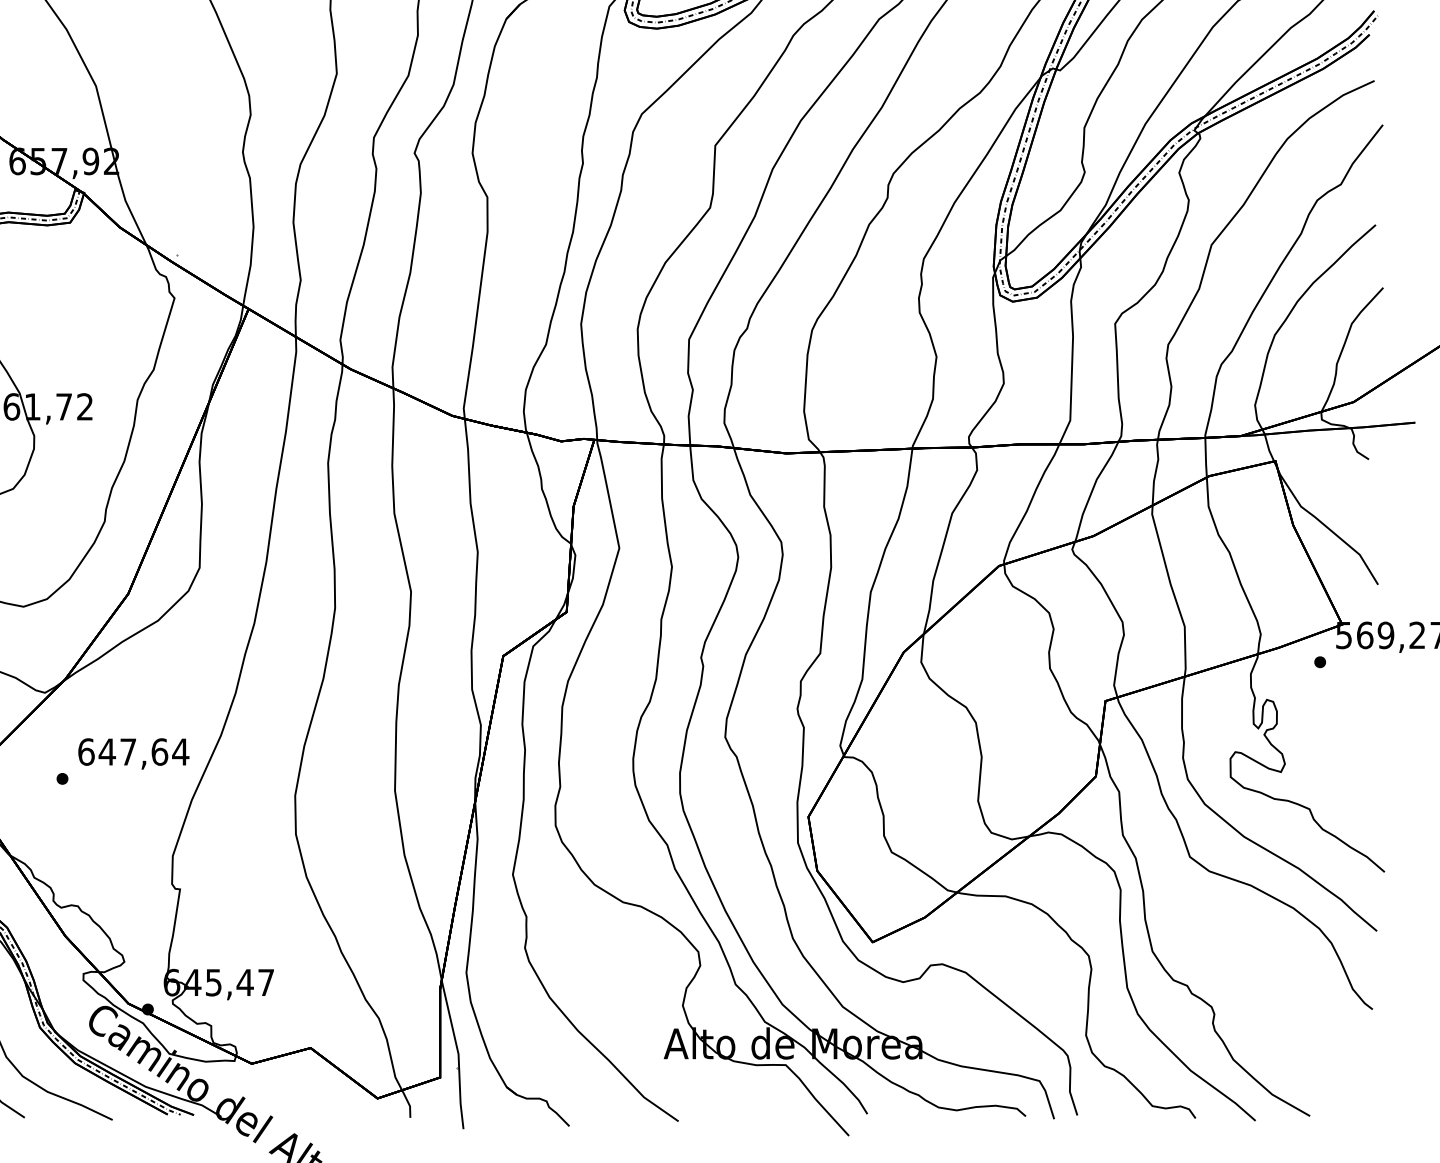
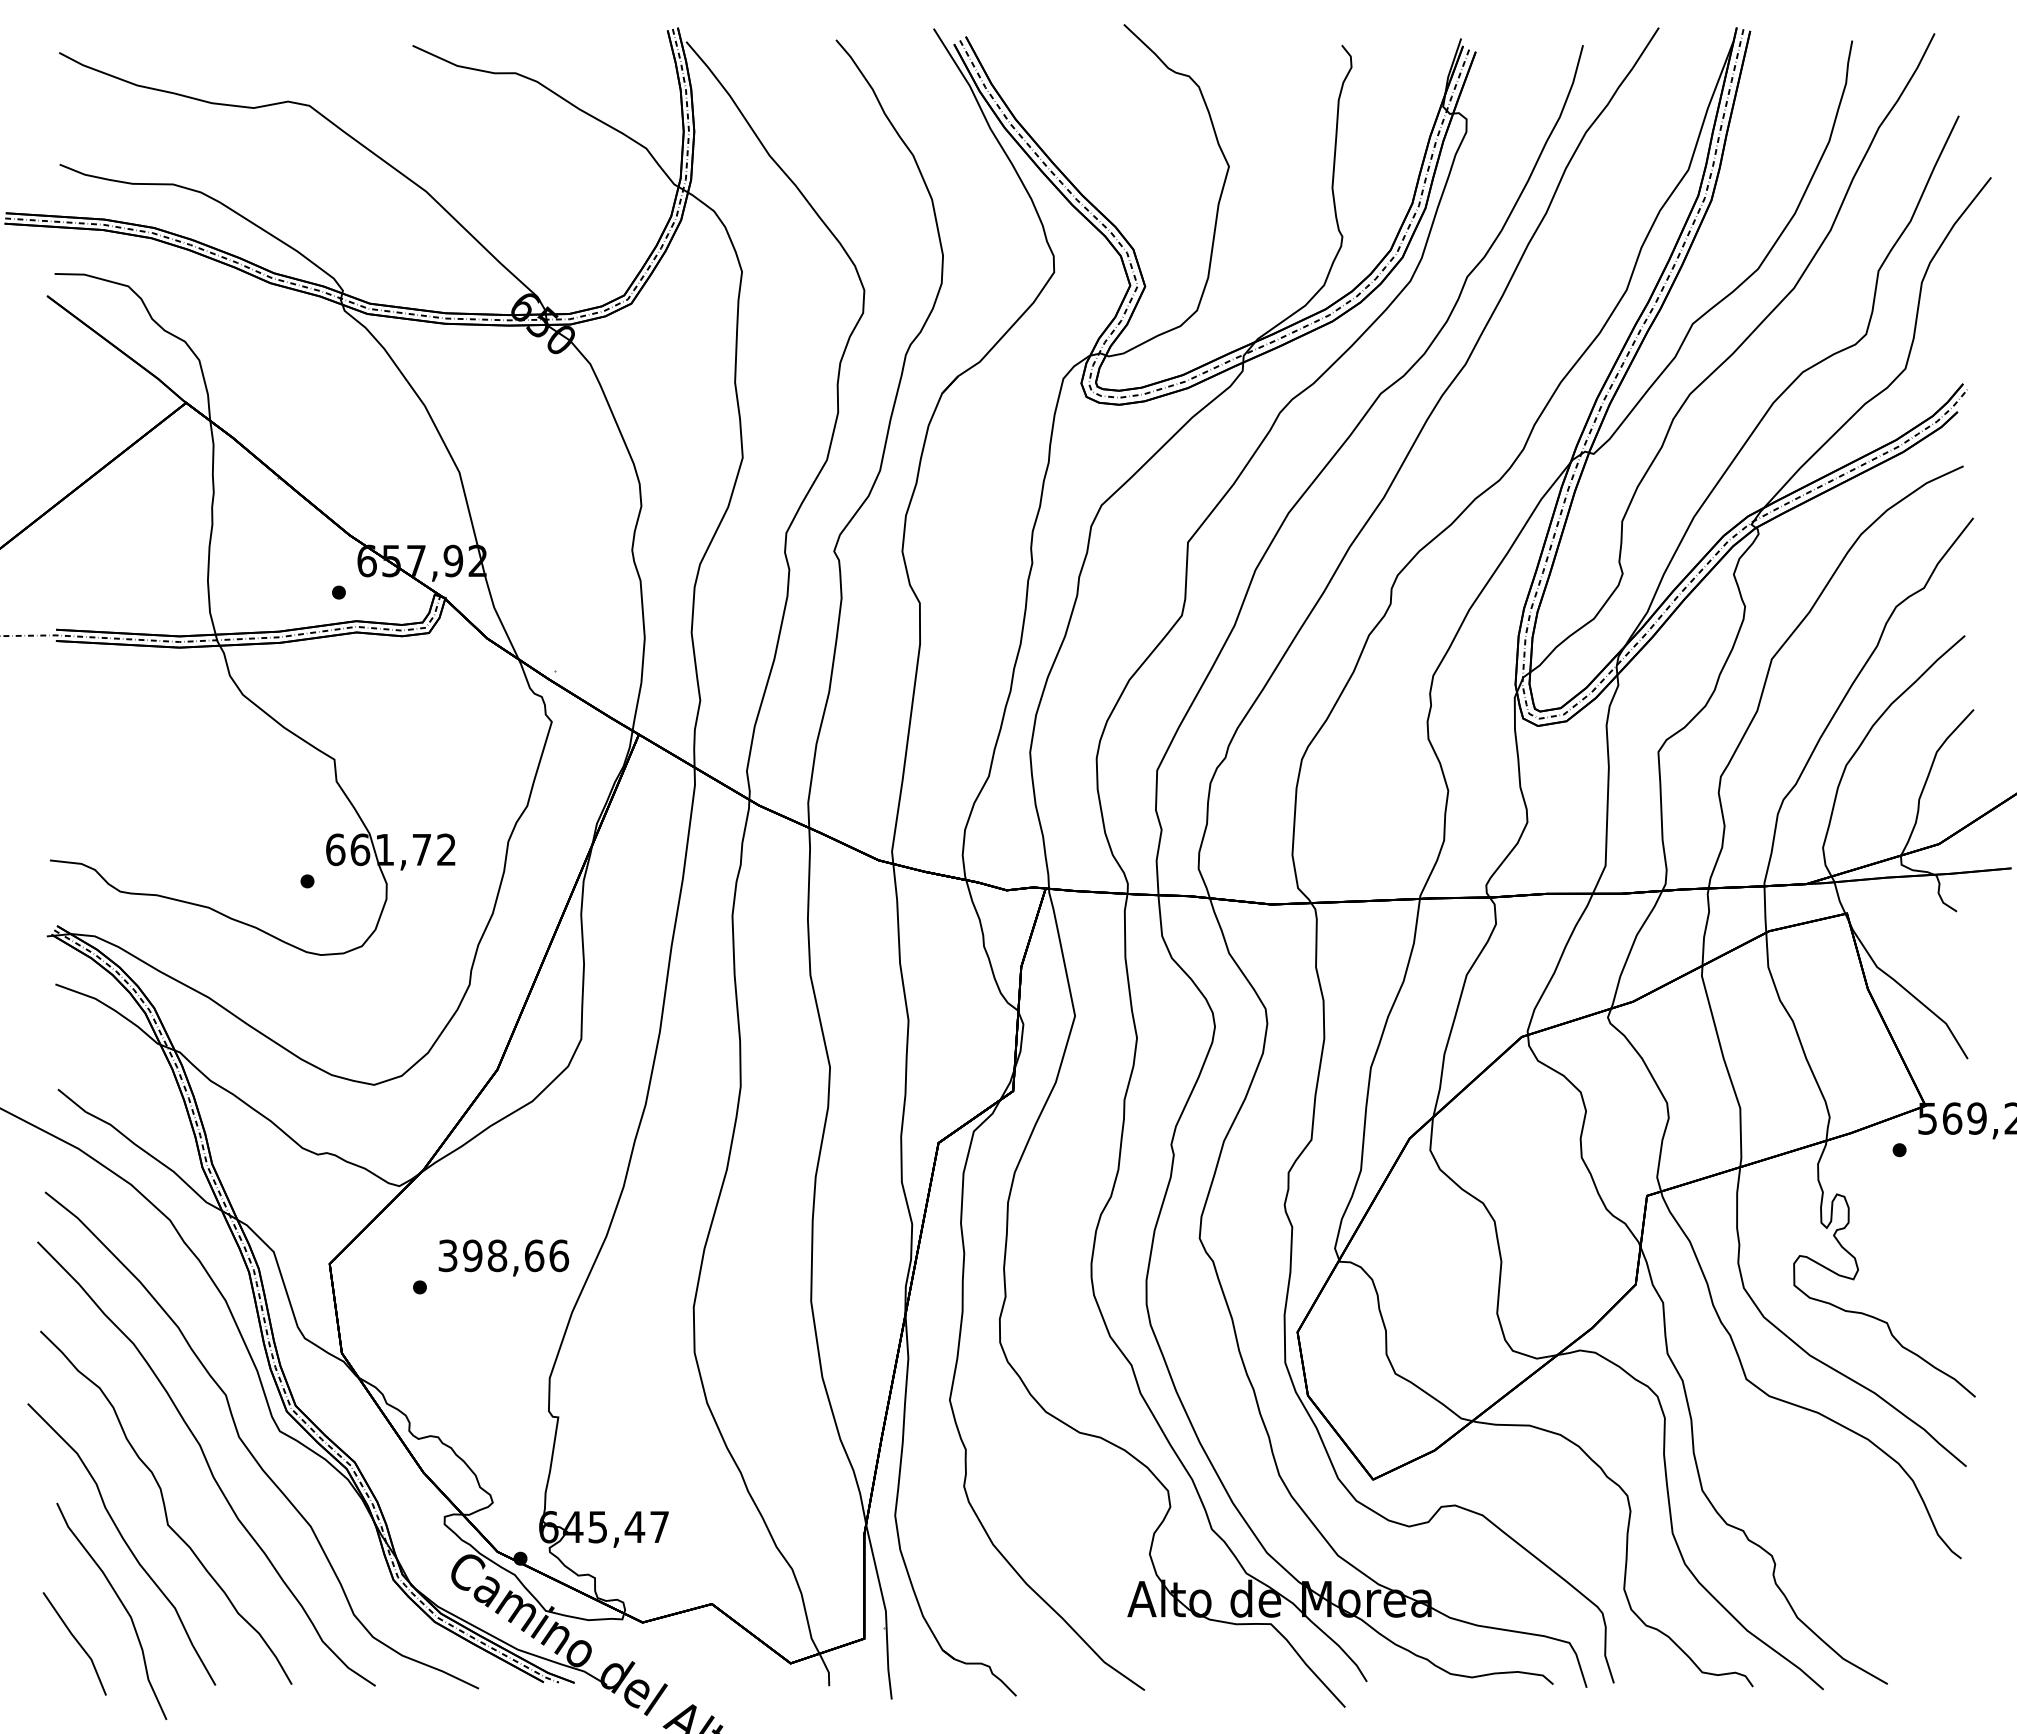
text: (133, 751) -> (503, 1255), 647,64 -> 398,66

